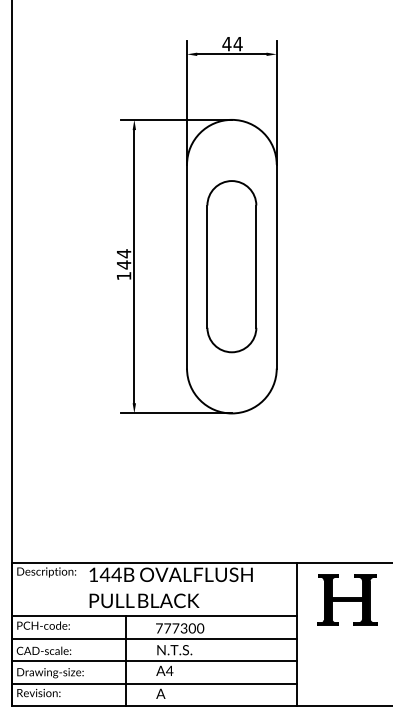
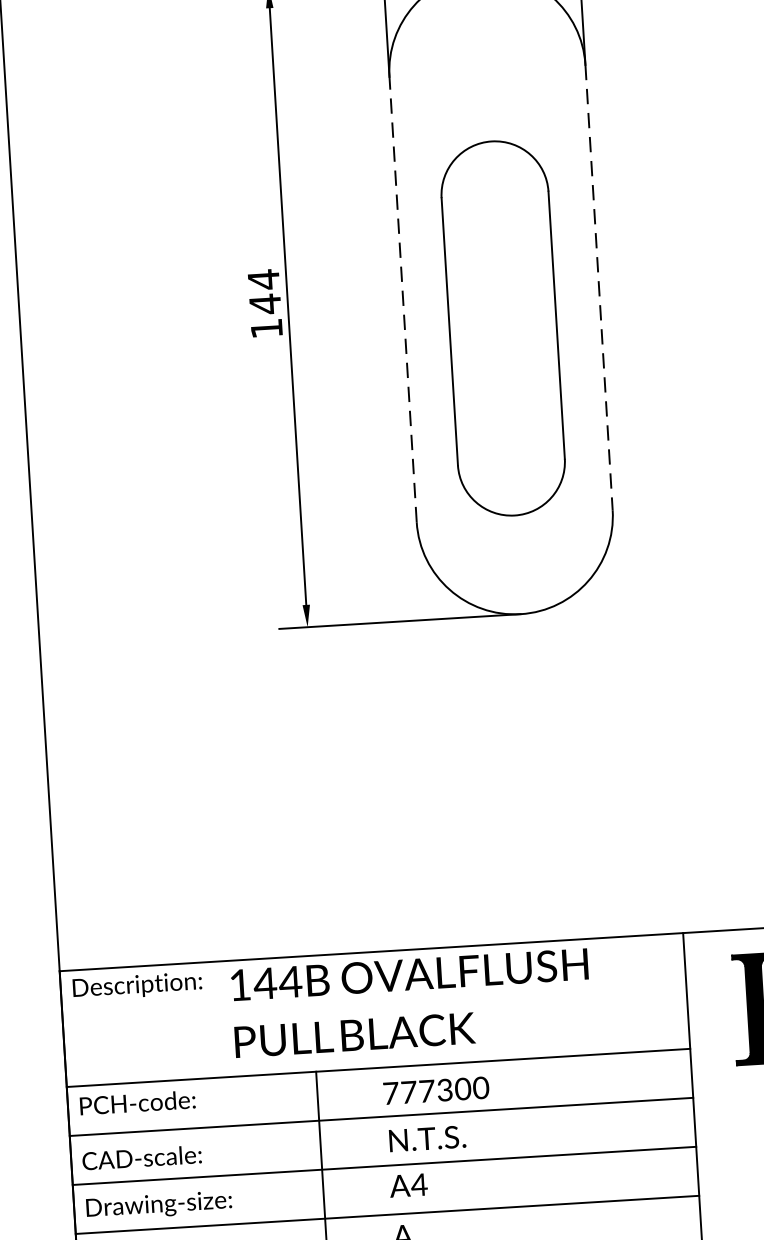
line: (187, 266) -> (404, 299), solid -> dashed
part: (231, 266) -> (502, 328), moved
line: (276, 266) -> (598, 287), solid -> dashed

